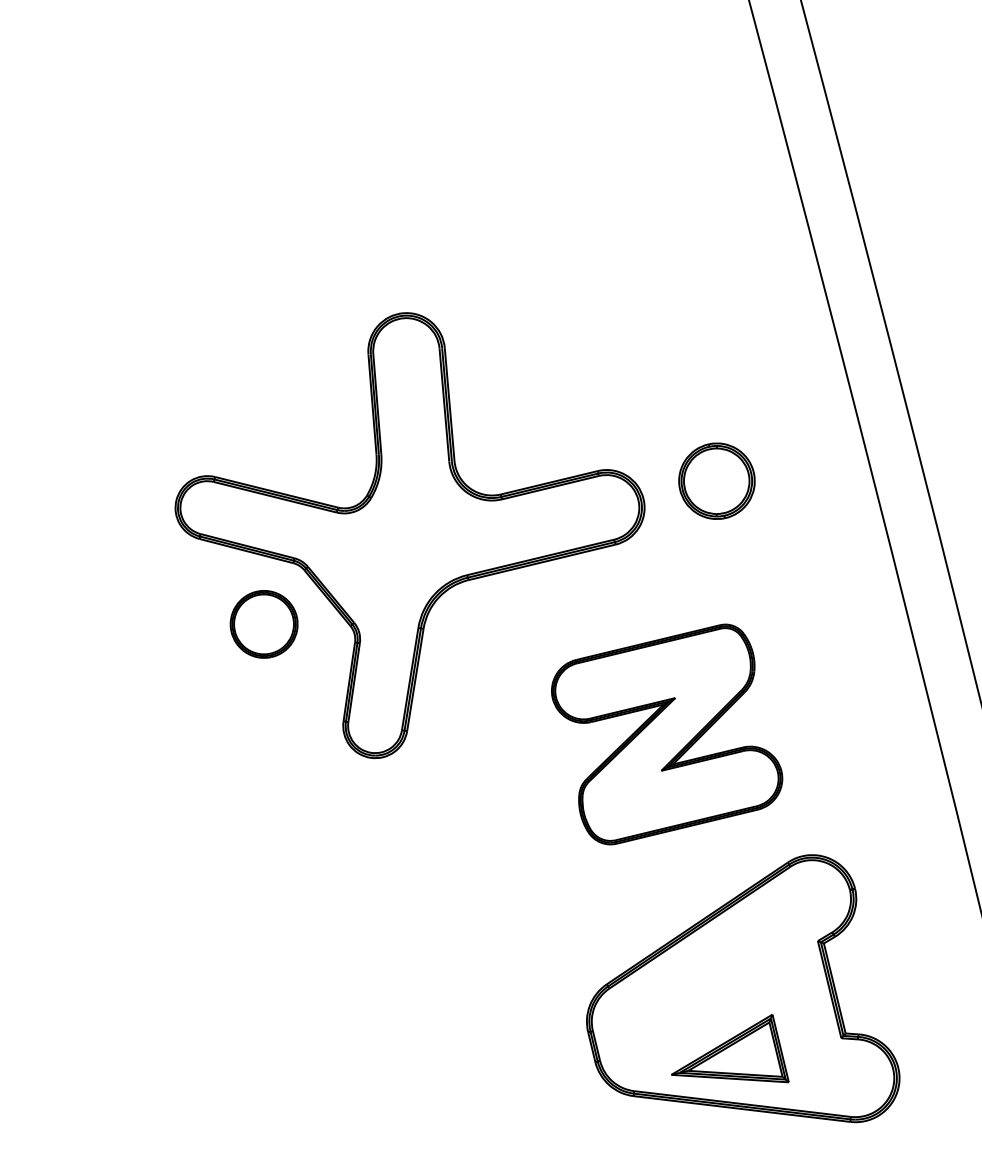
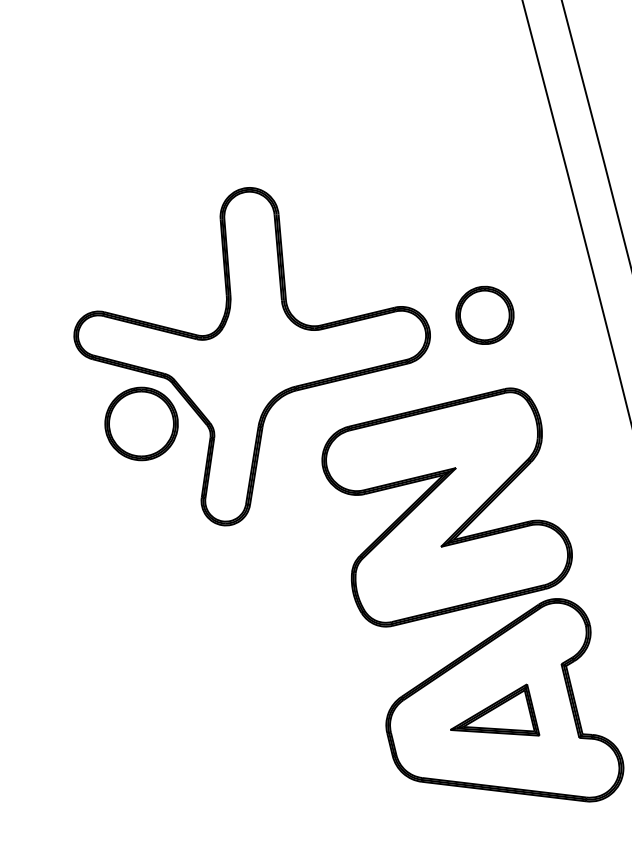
part: (263, 624) -> (141, 424), size x1.43
part: (666, 734) -> (446, 507), size x1.43
part: (730, 1048) -> (495, 709), moved

